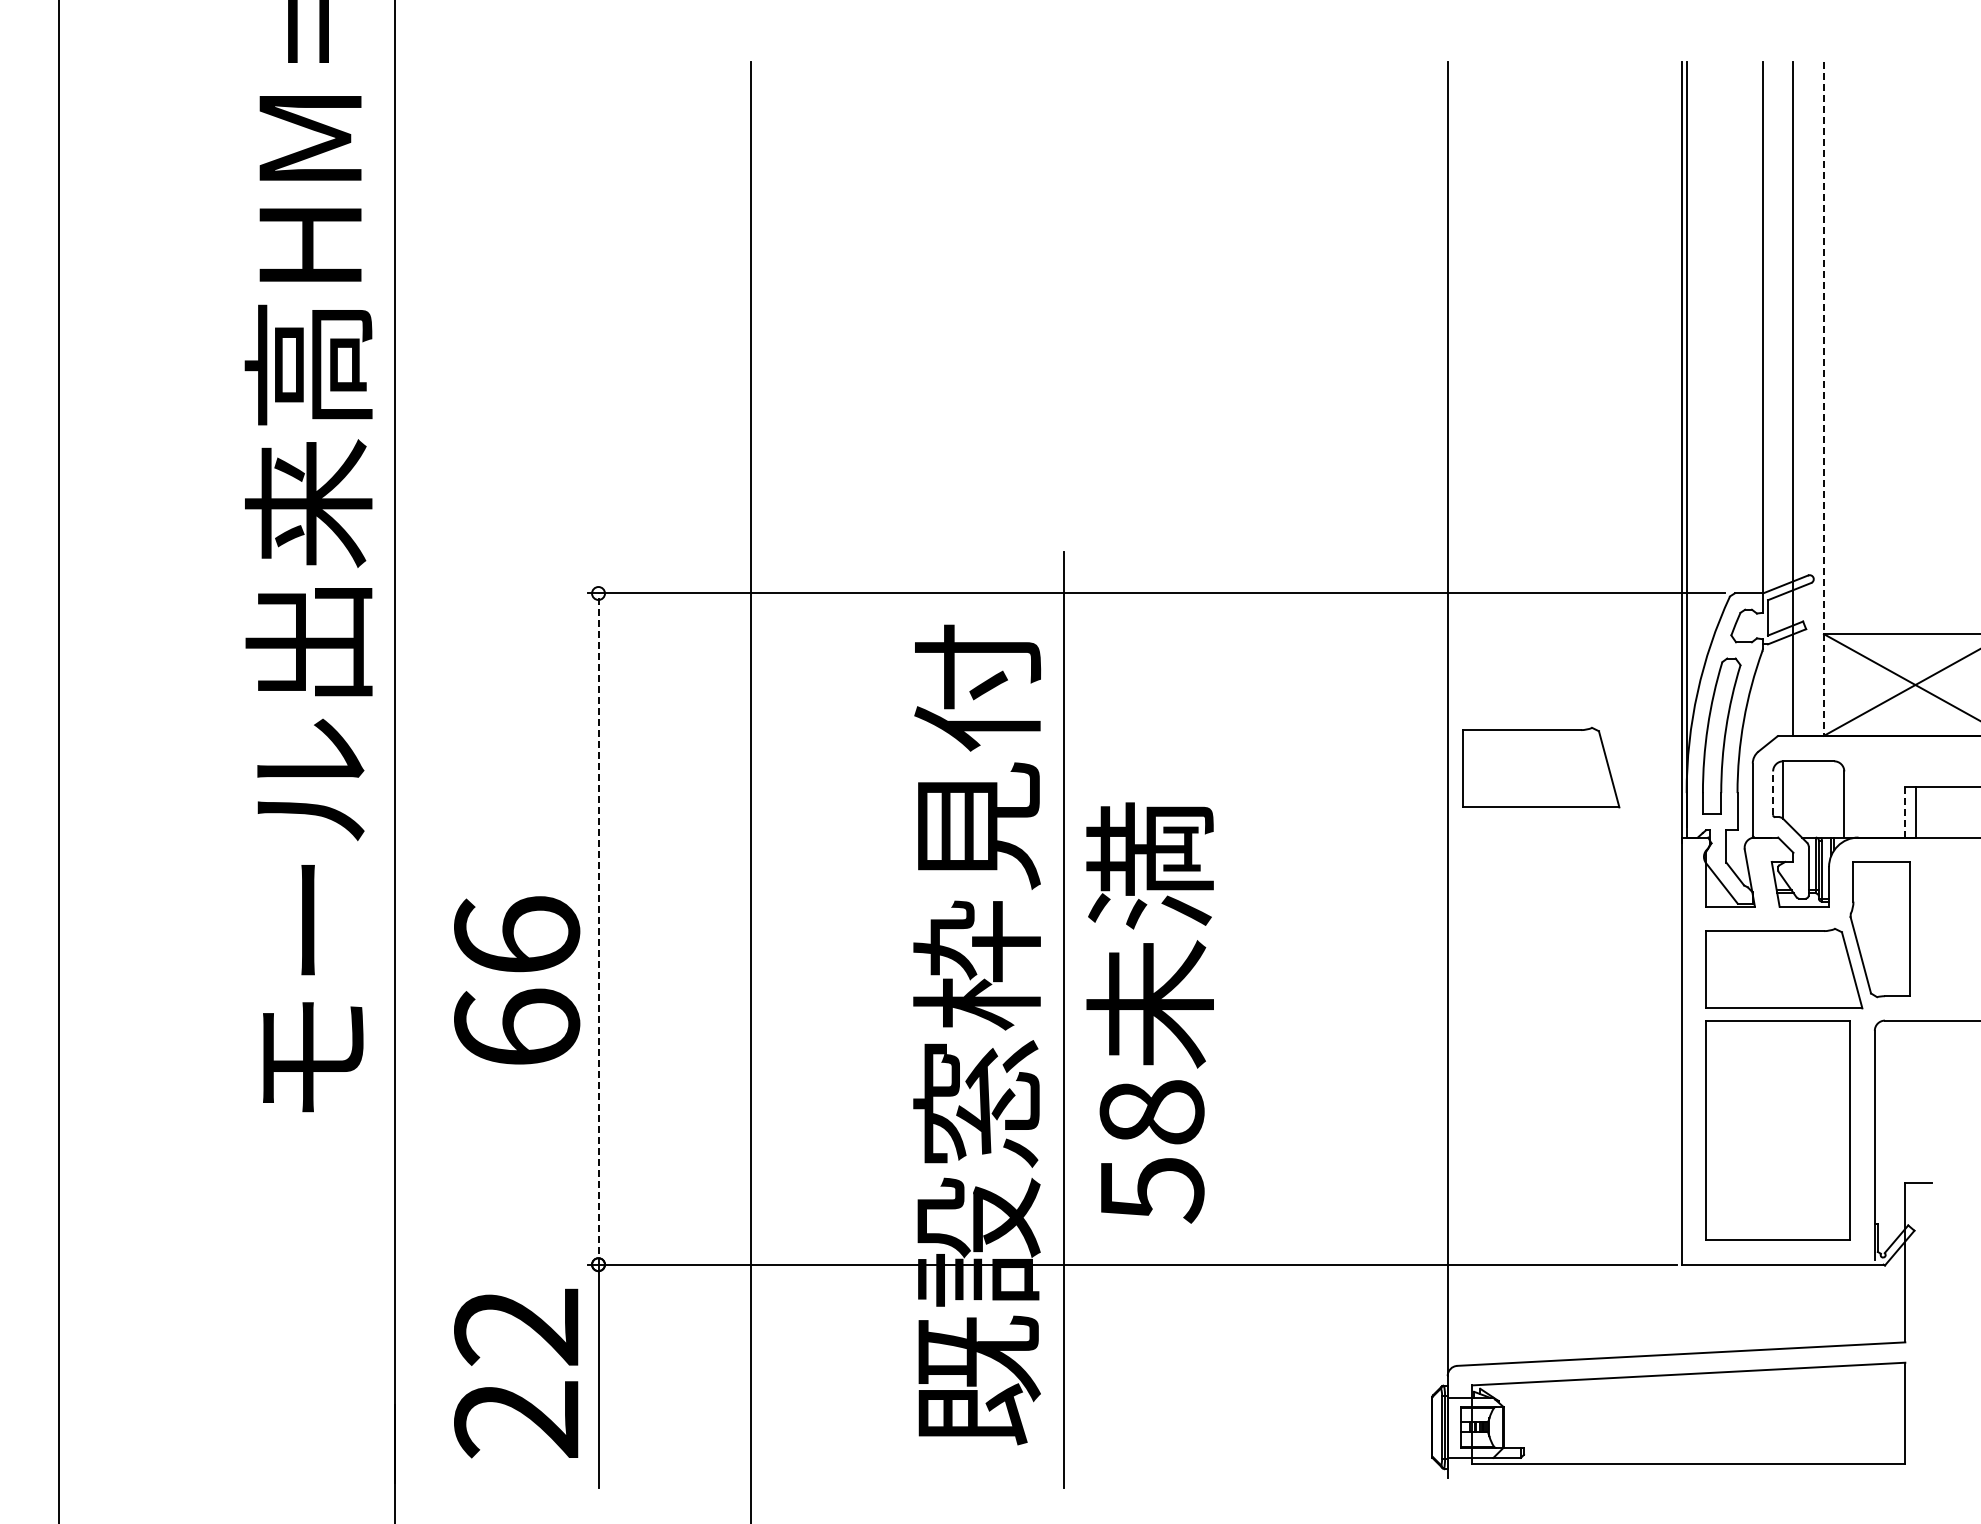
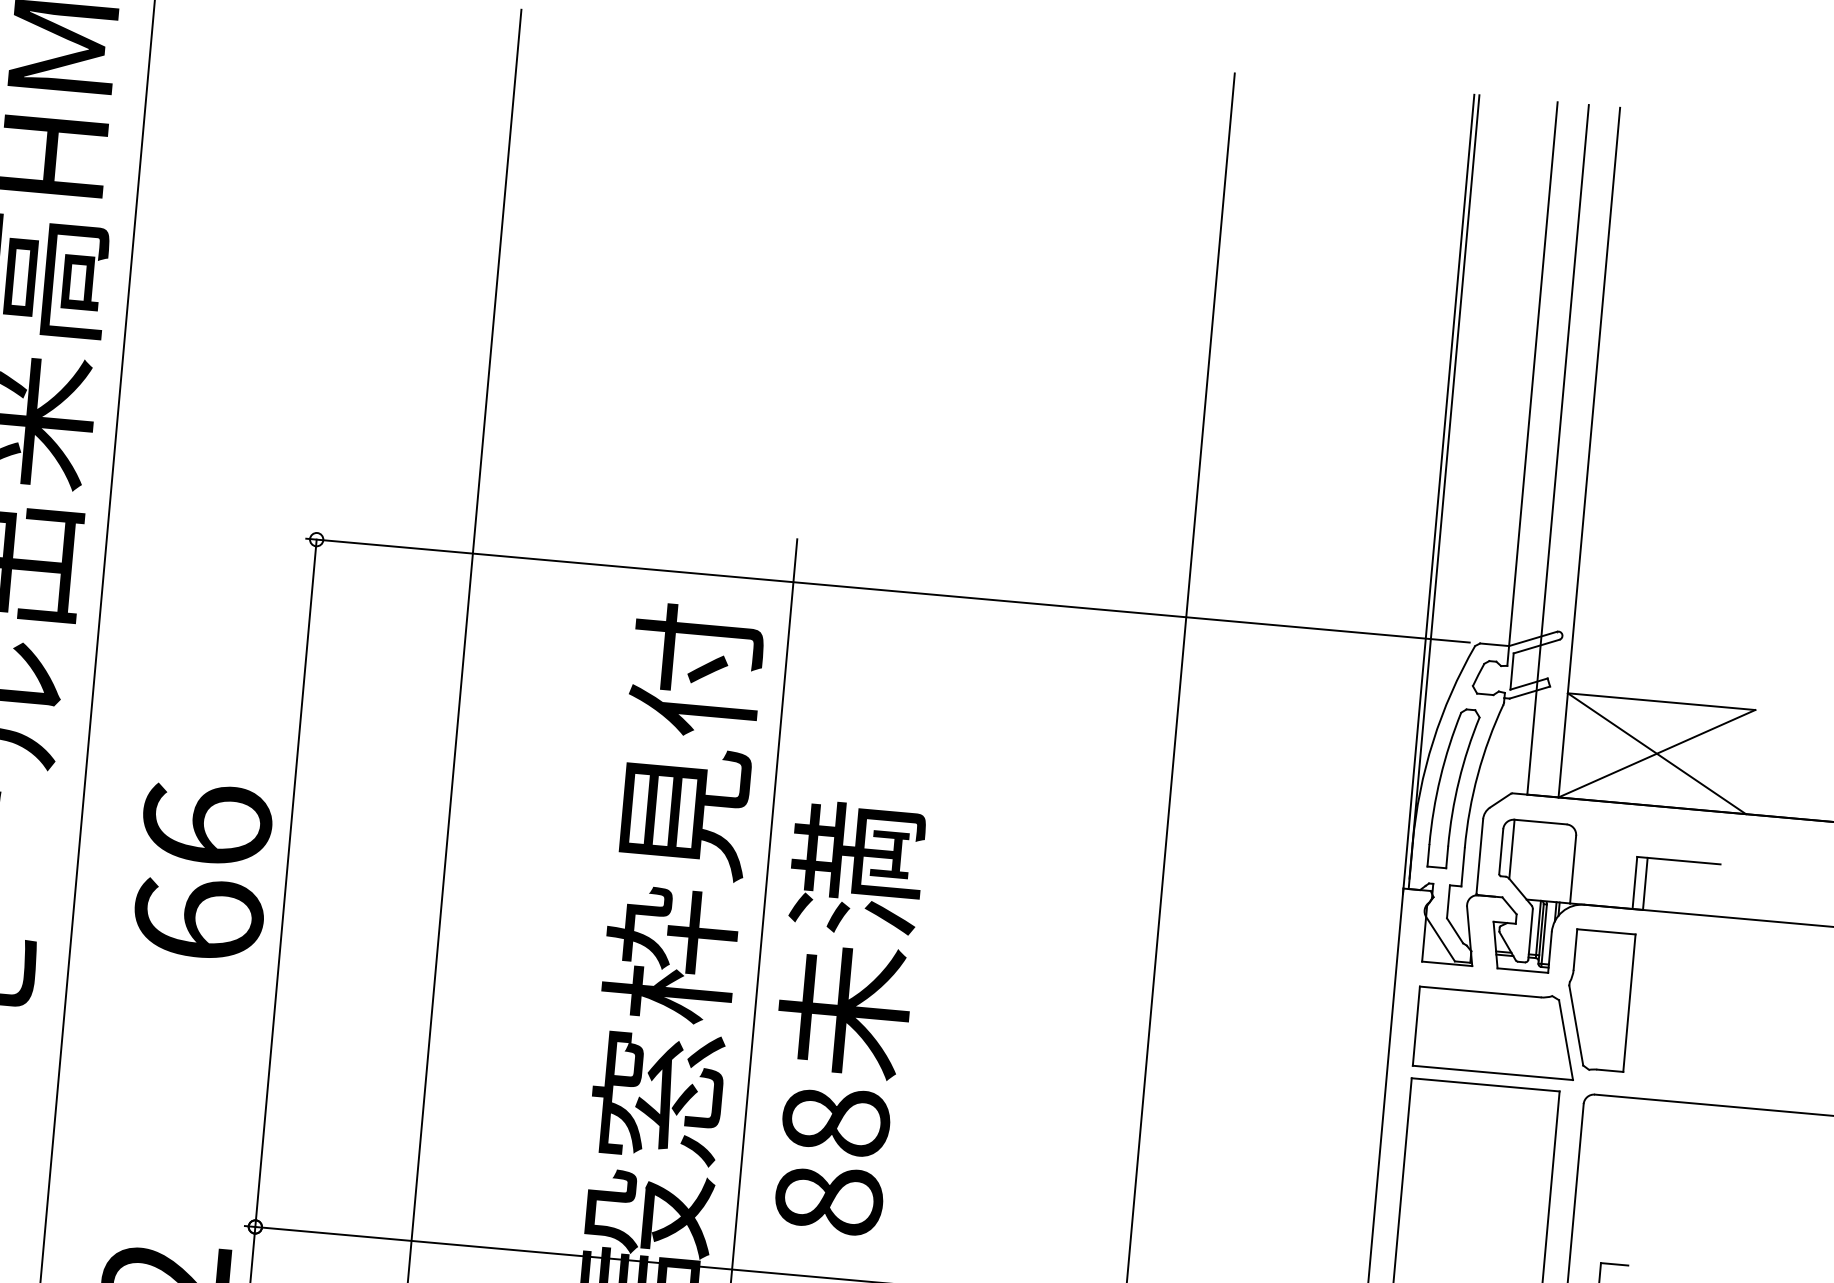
line: (1823, 399) -> (1588, 452), dashed -> solid
part: (1541, 767) -> (1266, 804), removed
line: (1773, 793) -> (1501, 851), dashed -> solid
line: (1905, 811) -> (1635, 882), dashed -> solid
line: (598, 929) -> (285, 883), dashed -> solid
text: (517, 980) -> (203, 871), moved
text: (1151, 1190) -> (828, 1201), 58 -> 88

